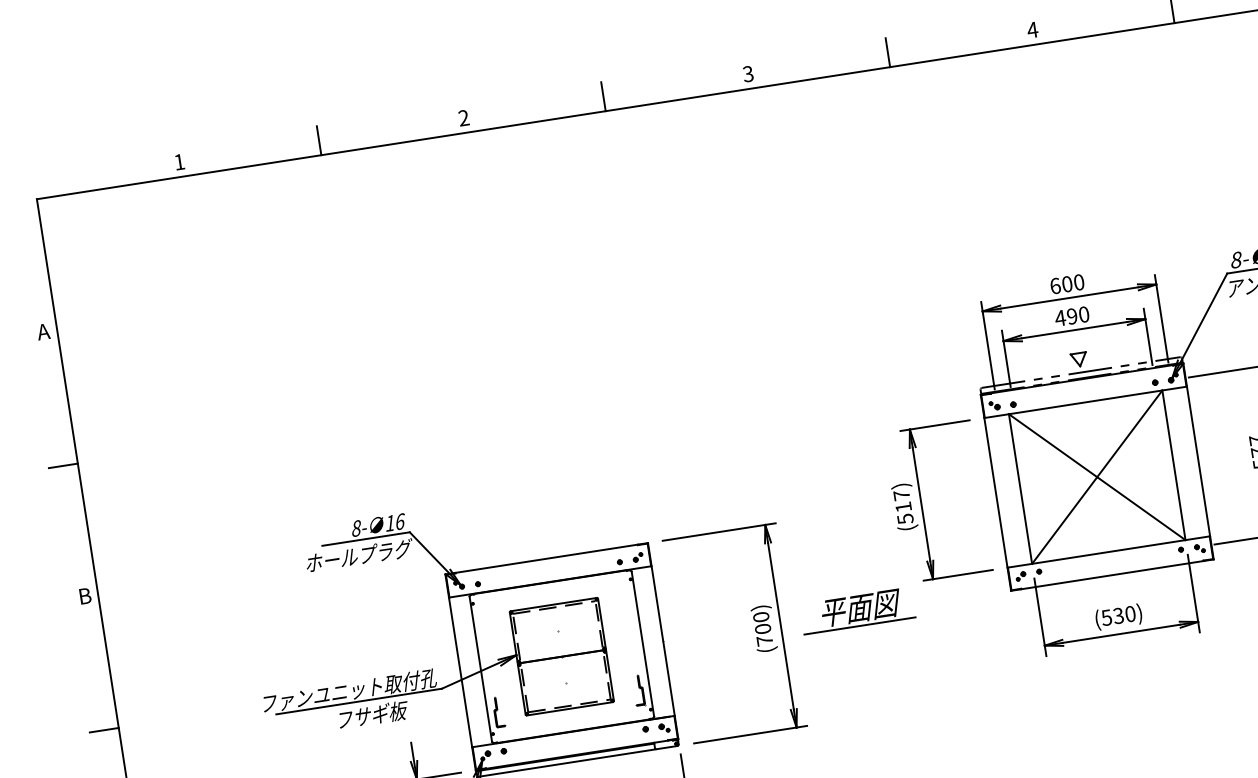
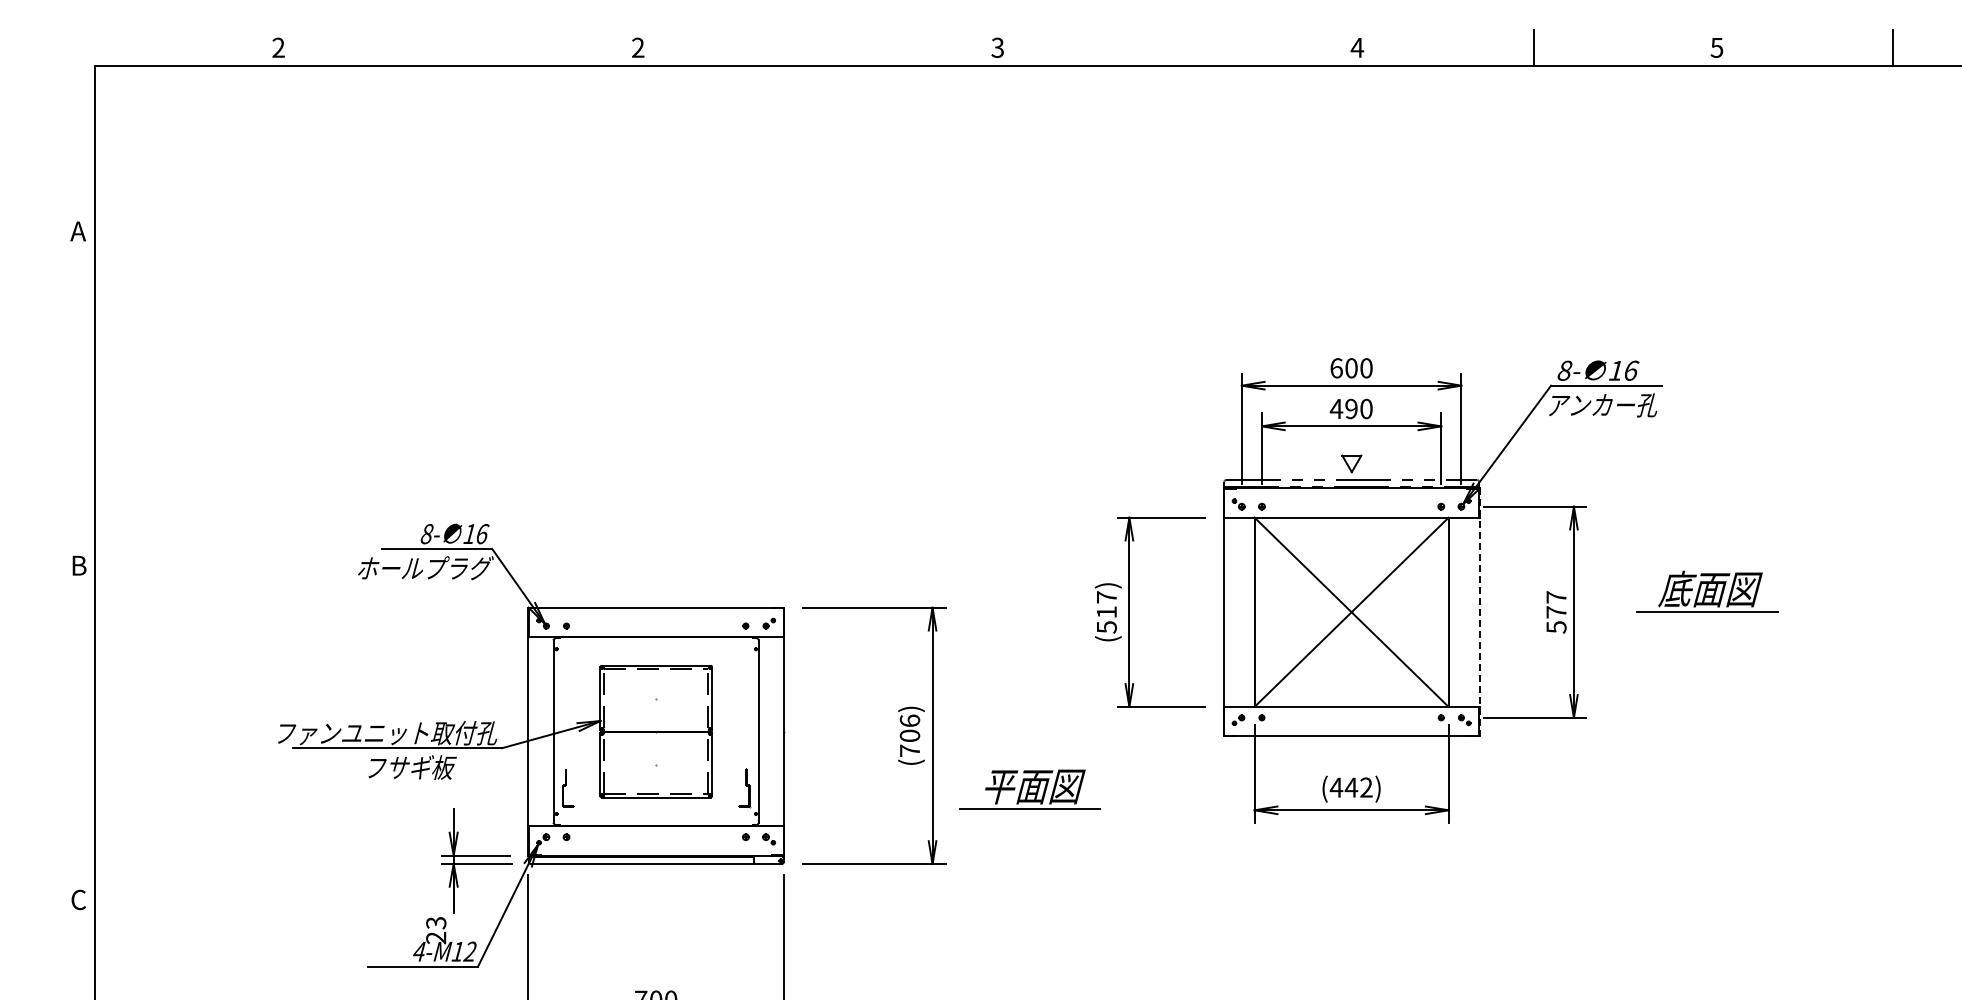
line: (888, 52) -> (1174, 47), removed
line: (603, 96) -> (814, 47), removed
line: (319, 140) -> (455, 47), removed
text: (179, 161) -> (278, 47), 1 -> 2
line: (1198, 461) -> (1479, 612), solid -> dashed
line: (62, 465) -> (76, 400), removed
part: (857, 610) -> (1029, 789), moved
text: (1117, 615) -> (1350, 787), (530) -> (442)
text: (760, 616) -> (909, 720), (700) -> (706)
line: (103, 729) -> (76, 734), removed

